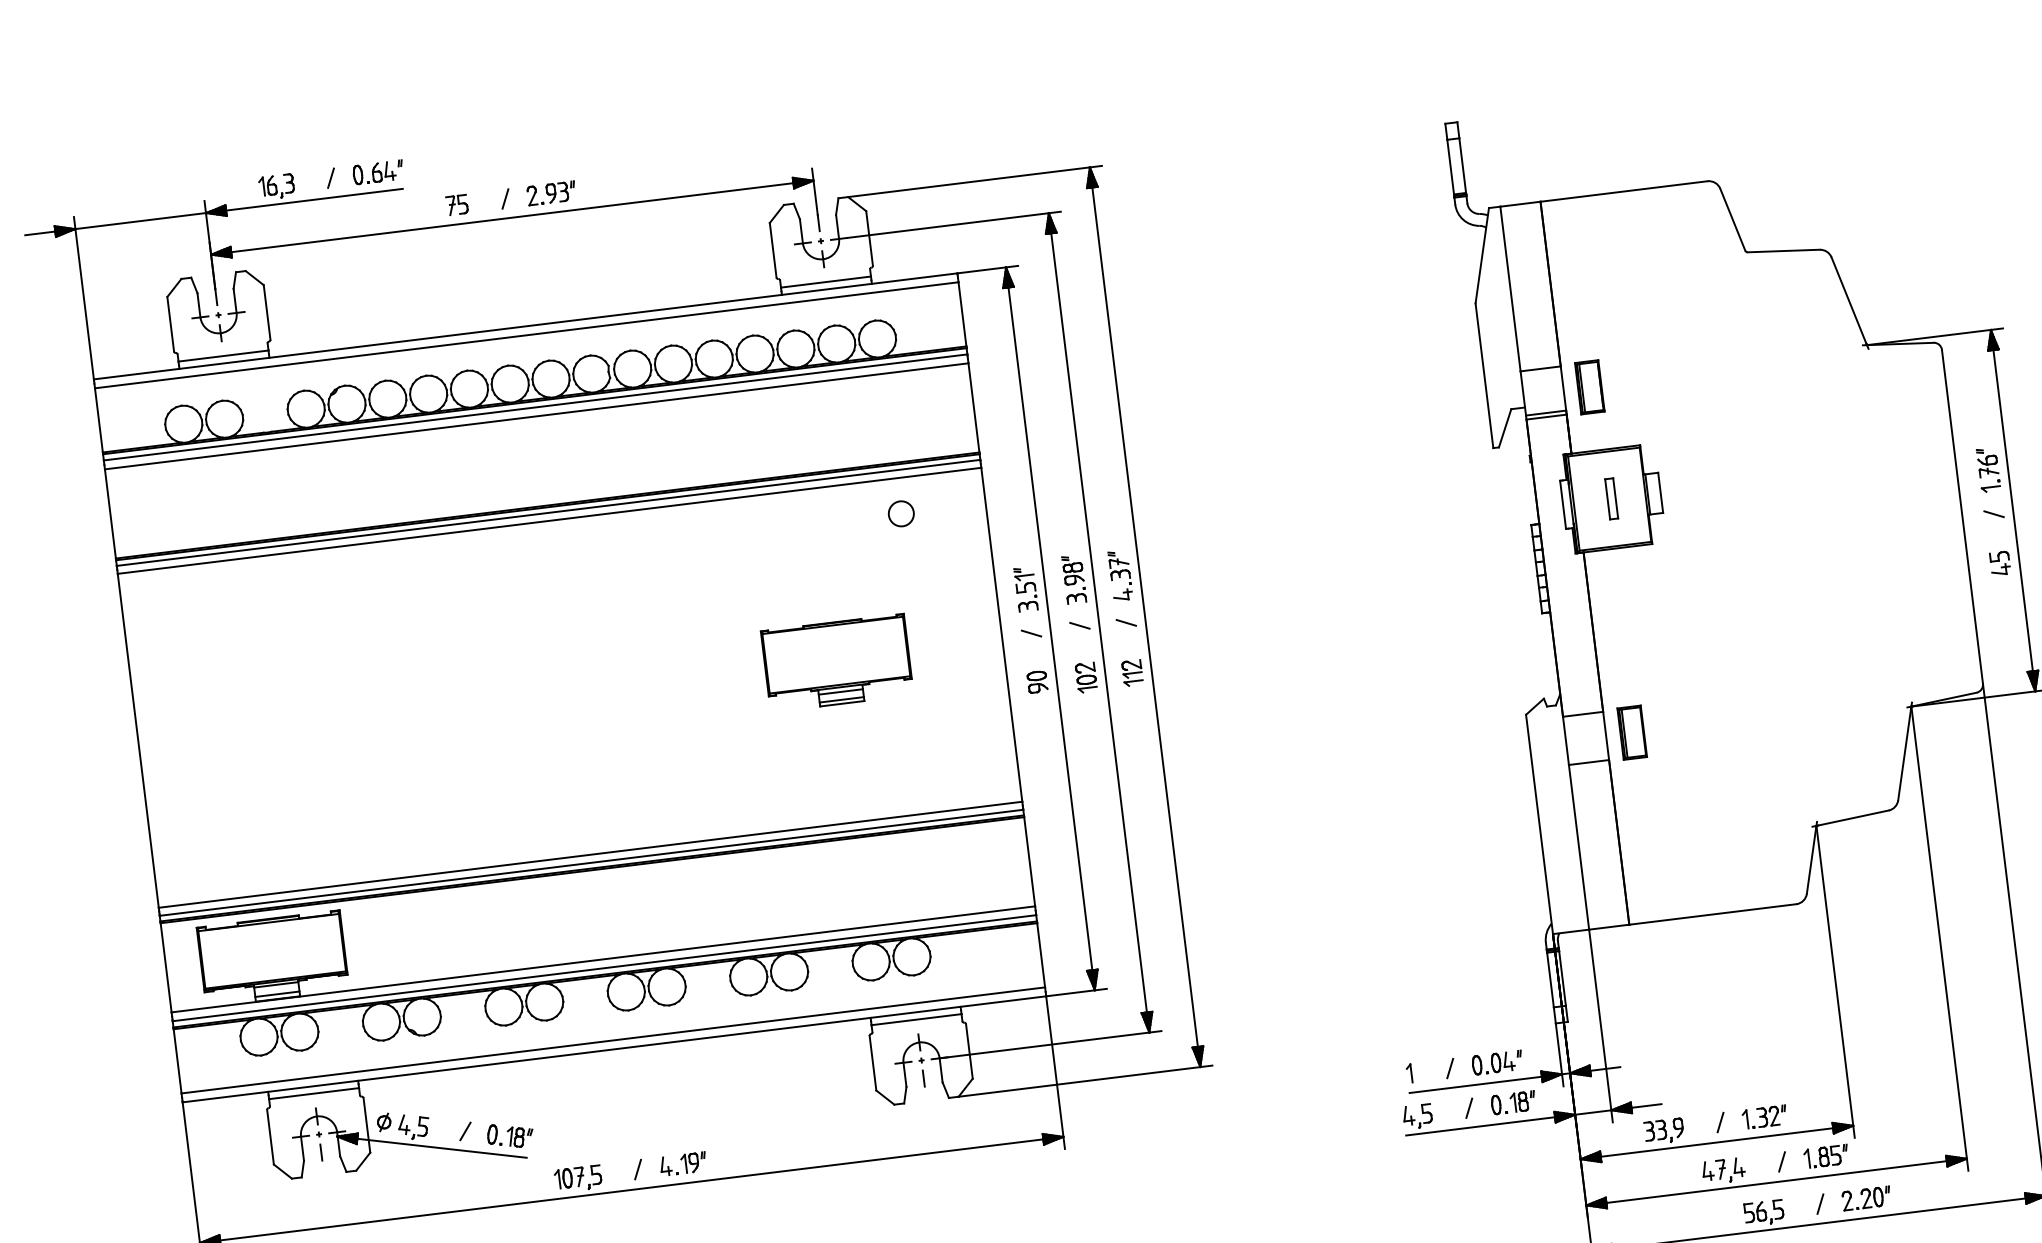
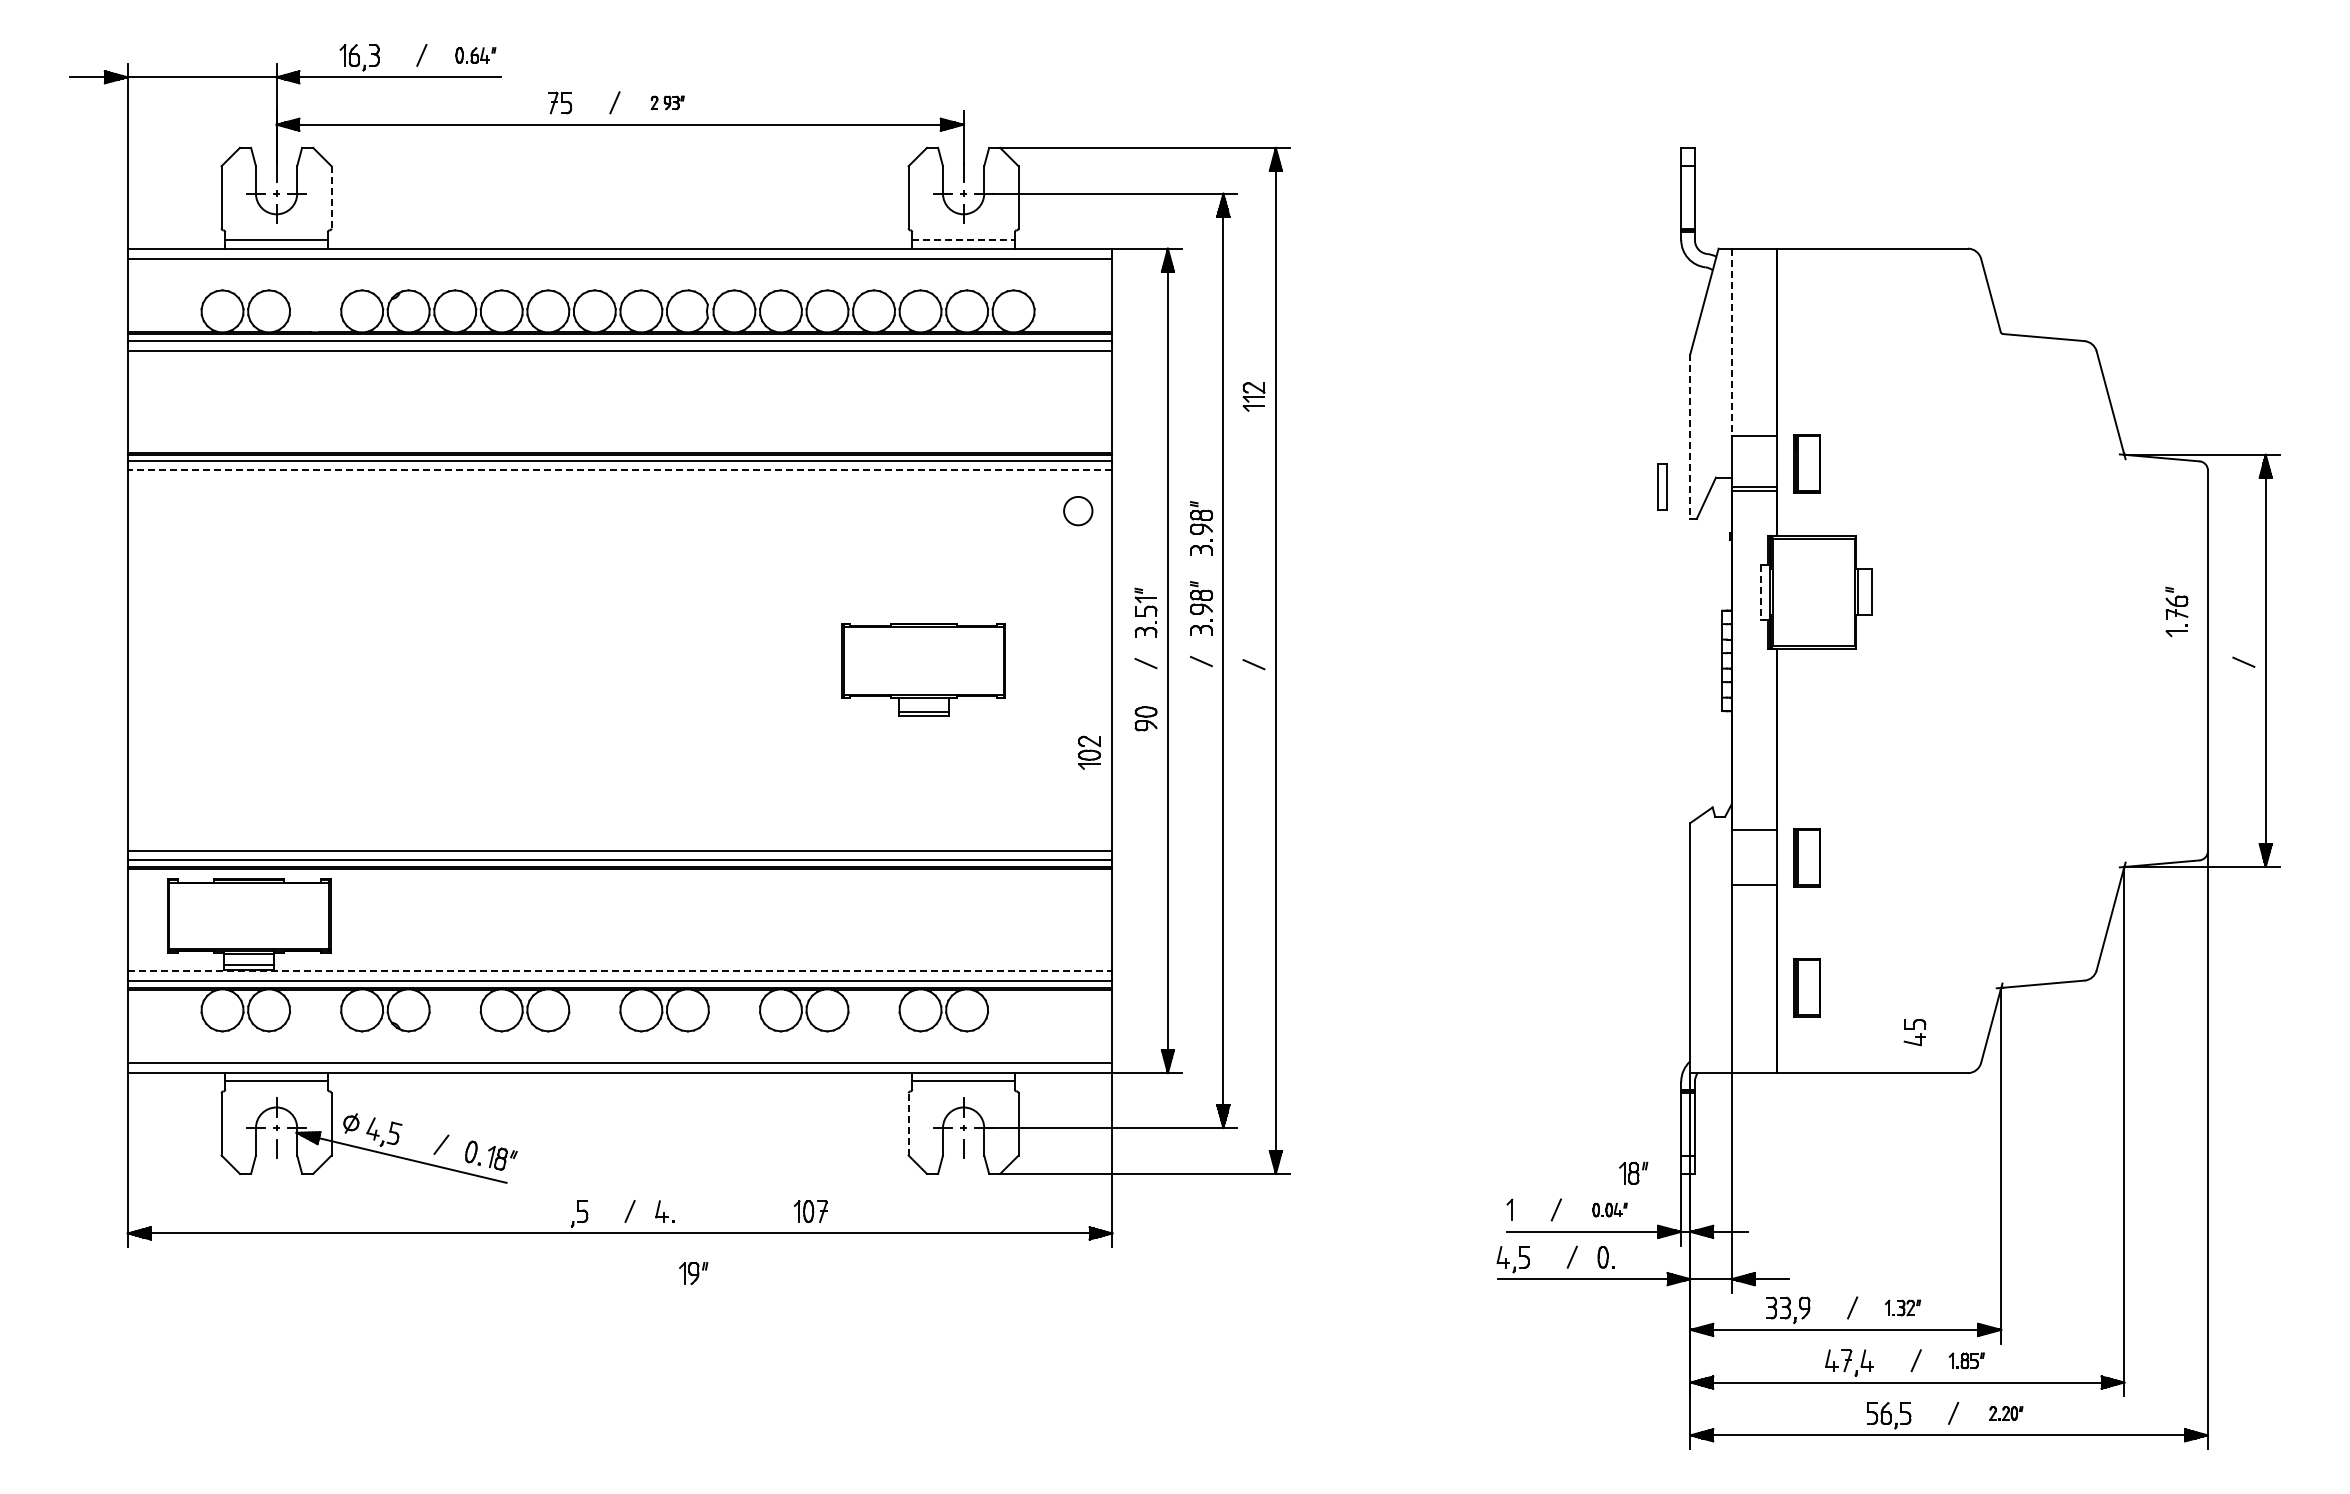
part: (378, 172) -> (475, 55), size x0.7
part: (551, 193) -> (667, 102), size x0.6
line: (826, 282) -> (964, 240), solid -> dashed
line: (1510, 288) -> (1731, 342), solid -> dashed
line: (267, 312) -> (331, 197), solid -> dashed
line: (1484, 375) -> (1690, 436), solid -> dashed
part: (1988, 469) -> (2176, 611), moved
part: (1611, 498) -> (1662, 486), moved
line: (1562, 505) -> (1760, 592), solid -> dashed
part: (1065, 509) -> (1201, 528), added
circle: (901, 514) -> (1078, 511), moved
line: (549, 520) -> (619, 470), solid -> dashed
part: (1999, 563) -> (1914, 1032), moved
part: (1120, 575) -> (1253, 610), removed
part: (1132, 672) -> (1253, 396), moved
part: (1086, 677) -> (1089, 752), moved
line: (840, 691) -> (923, 702), removed
part: (1645, 846) -> (1806, 987), added
line: (603, 959) -> (620, 970), solid -> dashed
line: (872, 1062) -> (908, 1123), solid -> dashed
part: (1496, 1062) -> (1609, 1209), size x0.6
part: (1522, 1101) -> (1633, 1172), moved
part: (1764, 1116) -> (1902, 1307), size x0.7
part: (1826, 1156) -> (1966, 1360), size x0.7
part: (693, 1162) -> (693, 1273), moved
part: (569, 1178) -> (810, 1211), moved
part: (1866, 1198) -> (2006, 1413), size x0.6

